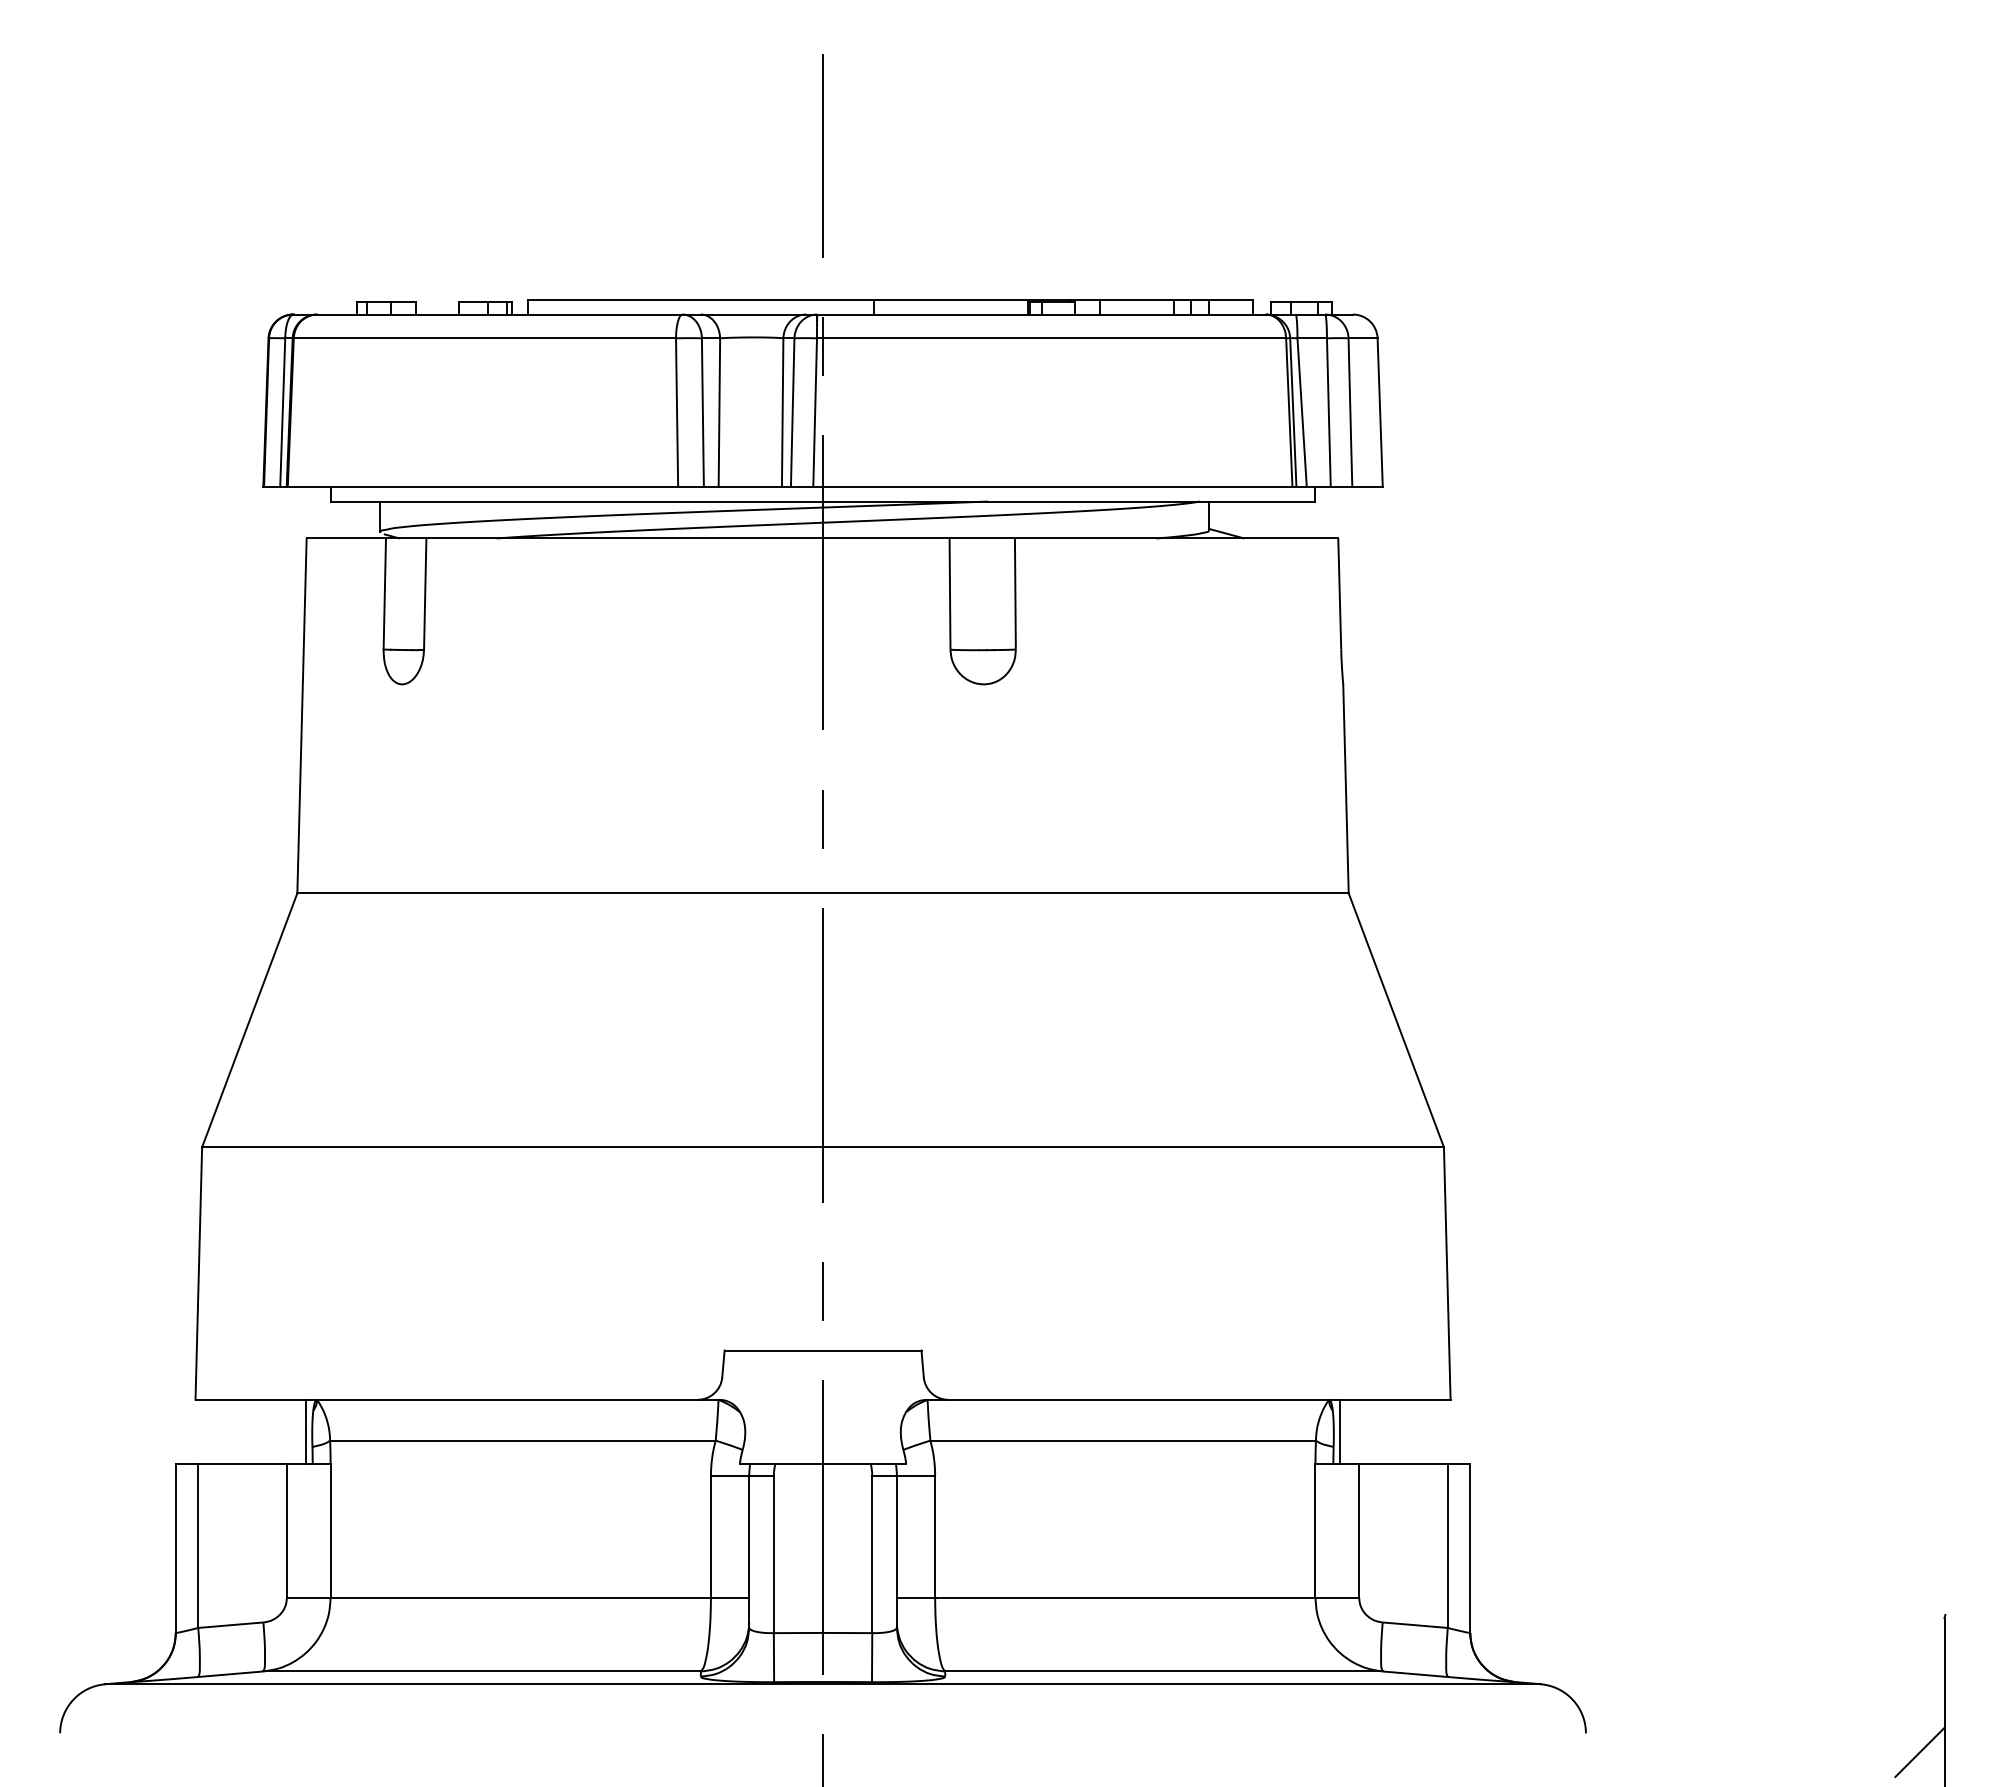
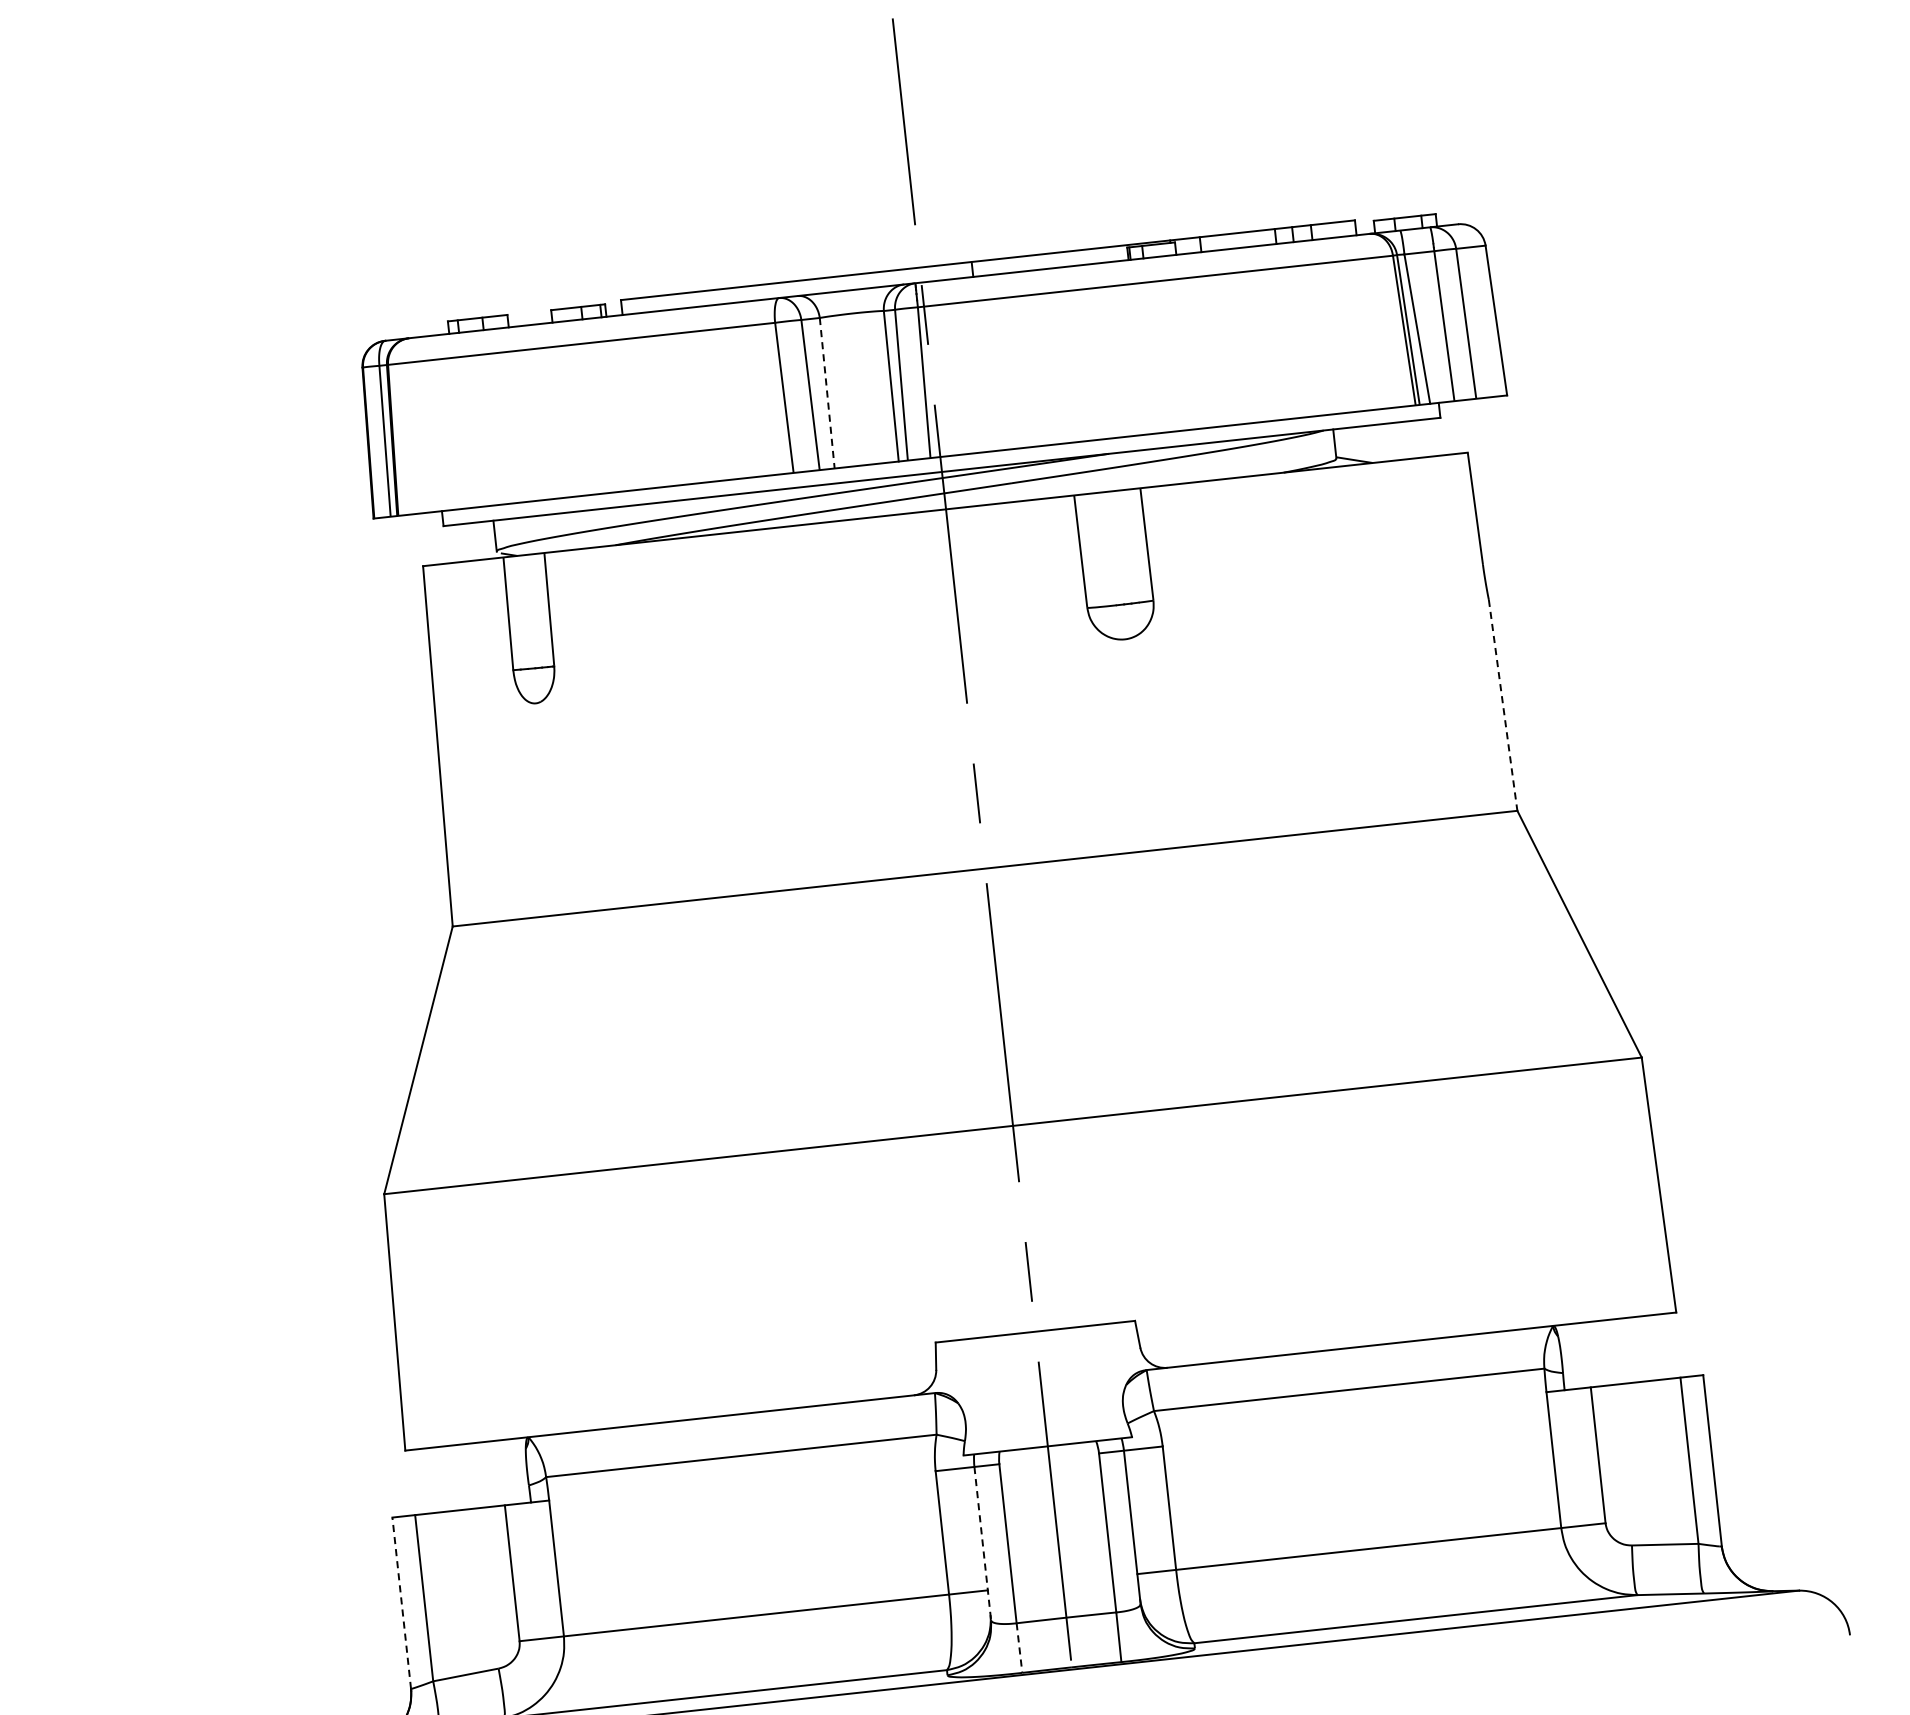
line: (719, 413) -> (827, 394), solid -> dashed
line: (1345, 788) -> (1502, 705), solid -> dashed
line: (306, 1431) -> (521, 1470), removed
line: (1339, 1431) -> (1567, 1356), removed
line: (175, 1548) -> (401, 1603), solid -> dashed
line: (749, 1551) -> (983, 1543), solid -> dashed
line: (773, 1657) -> (1018, 1647), solid -> dashed

